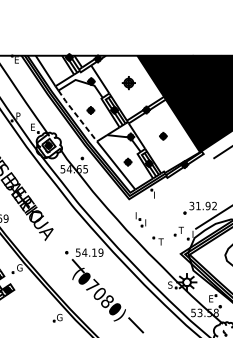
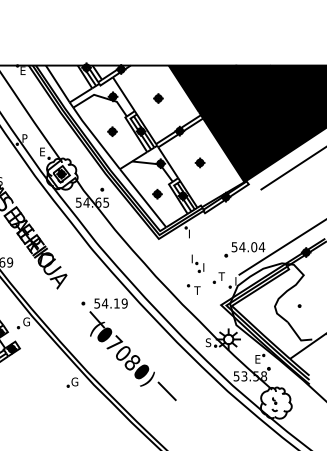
part: (128, 83) -> (158, 98), size x0.62
line: (77, 116) -> (96, 138), dashed -> solid
text: (203, 206) -> (248, 247), 31.92 -> 54.04
part: (140, 219) -> (197, 263), moved

